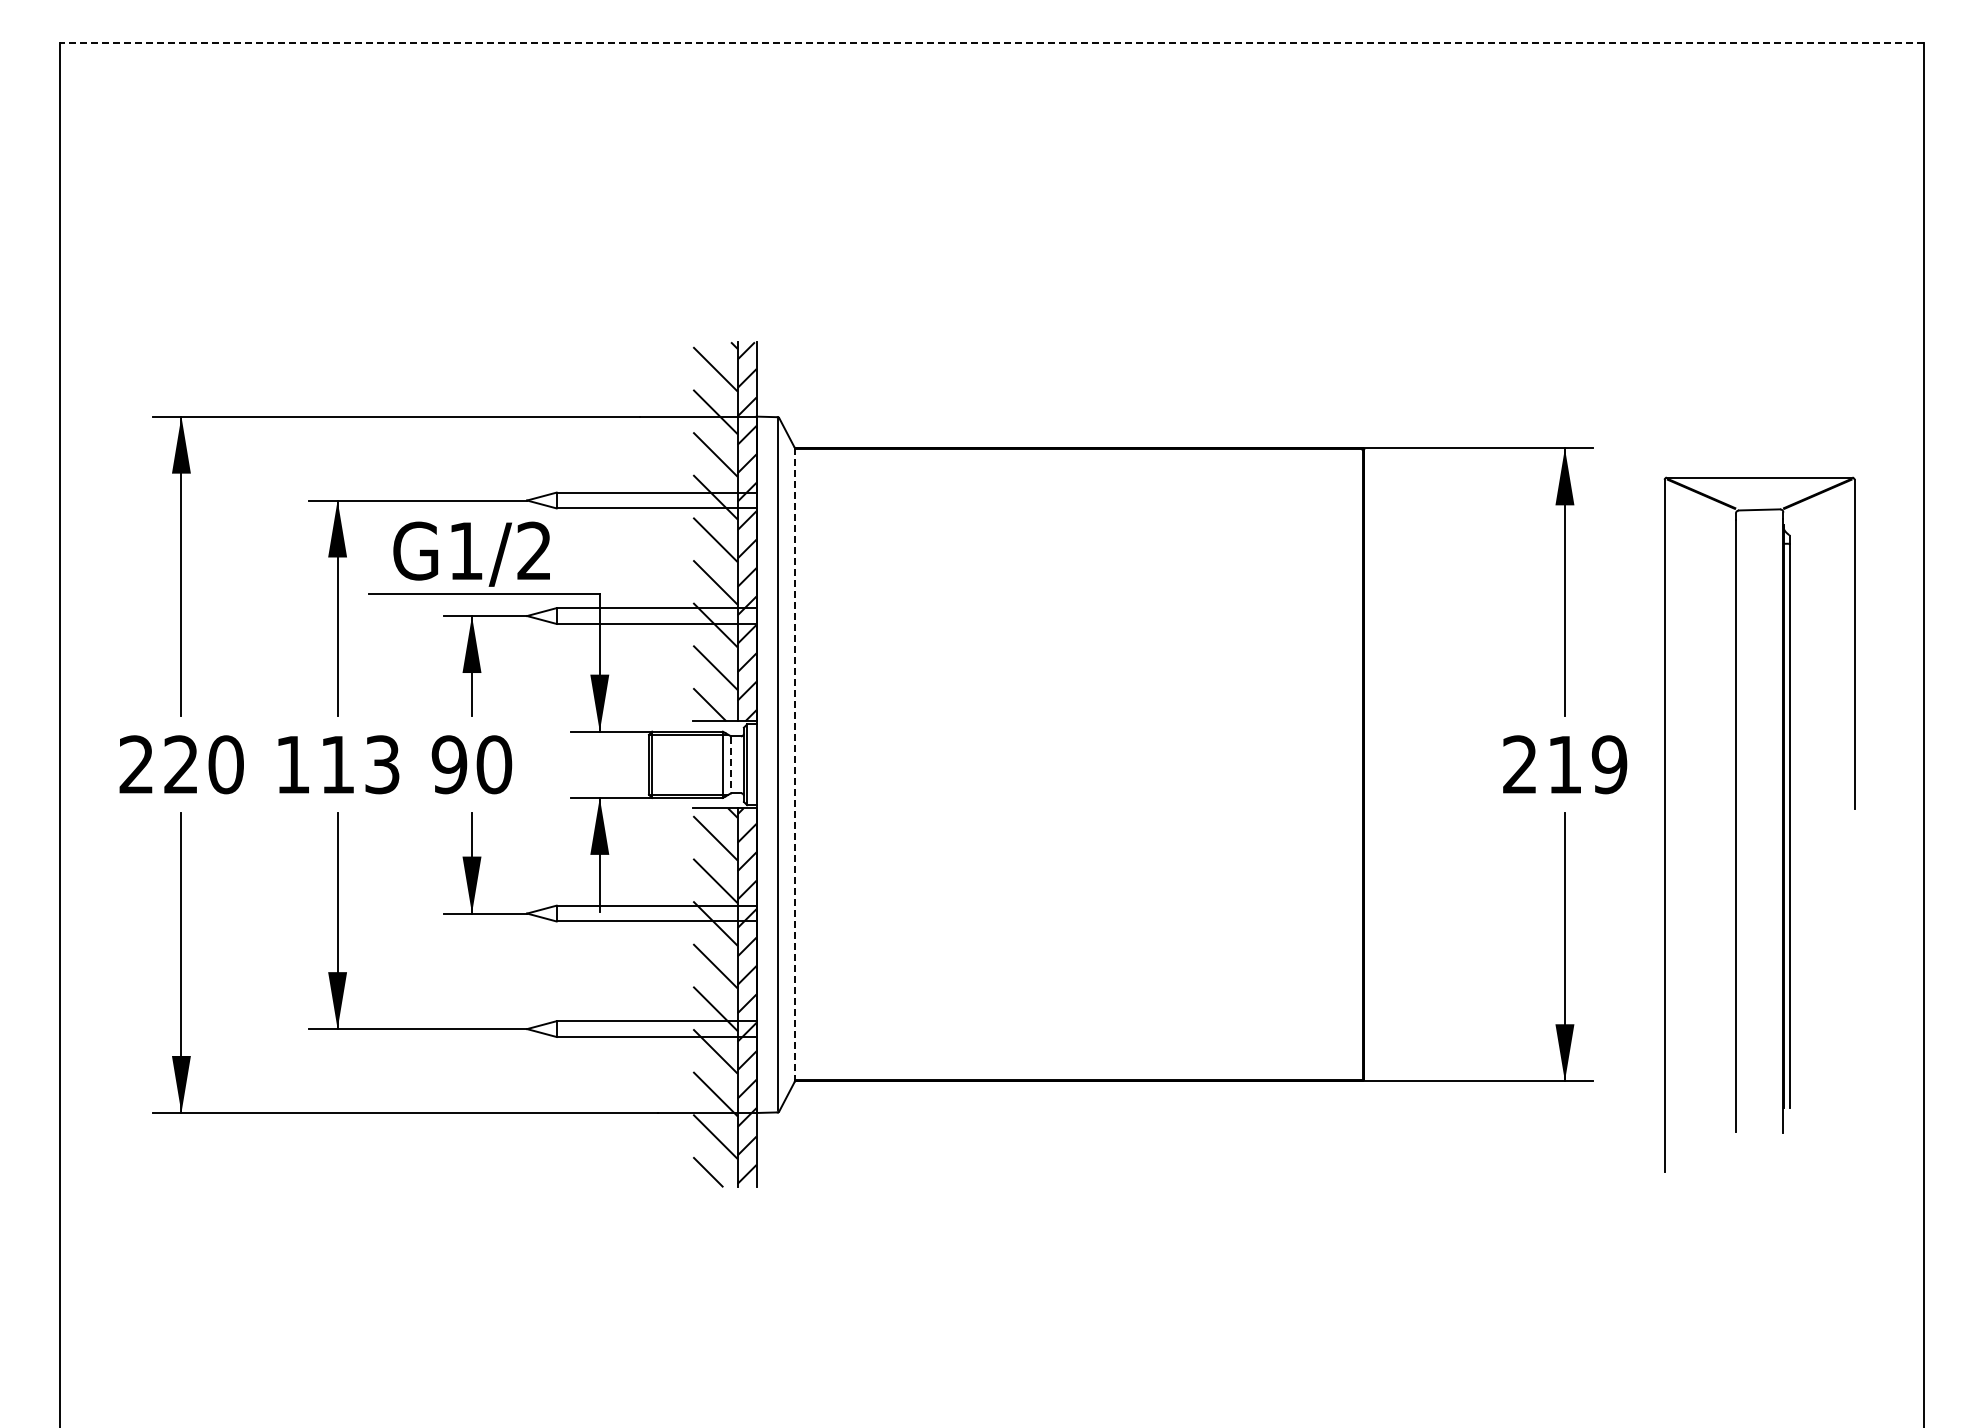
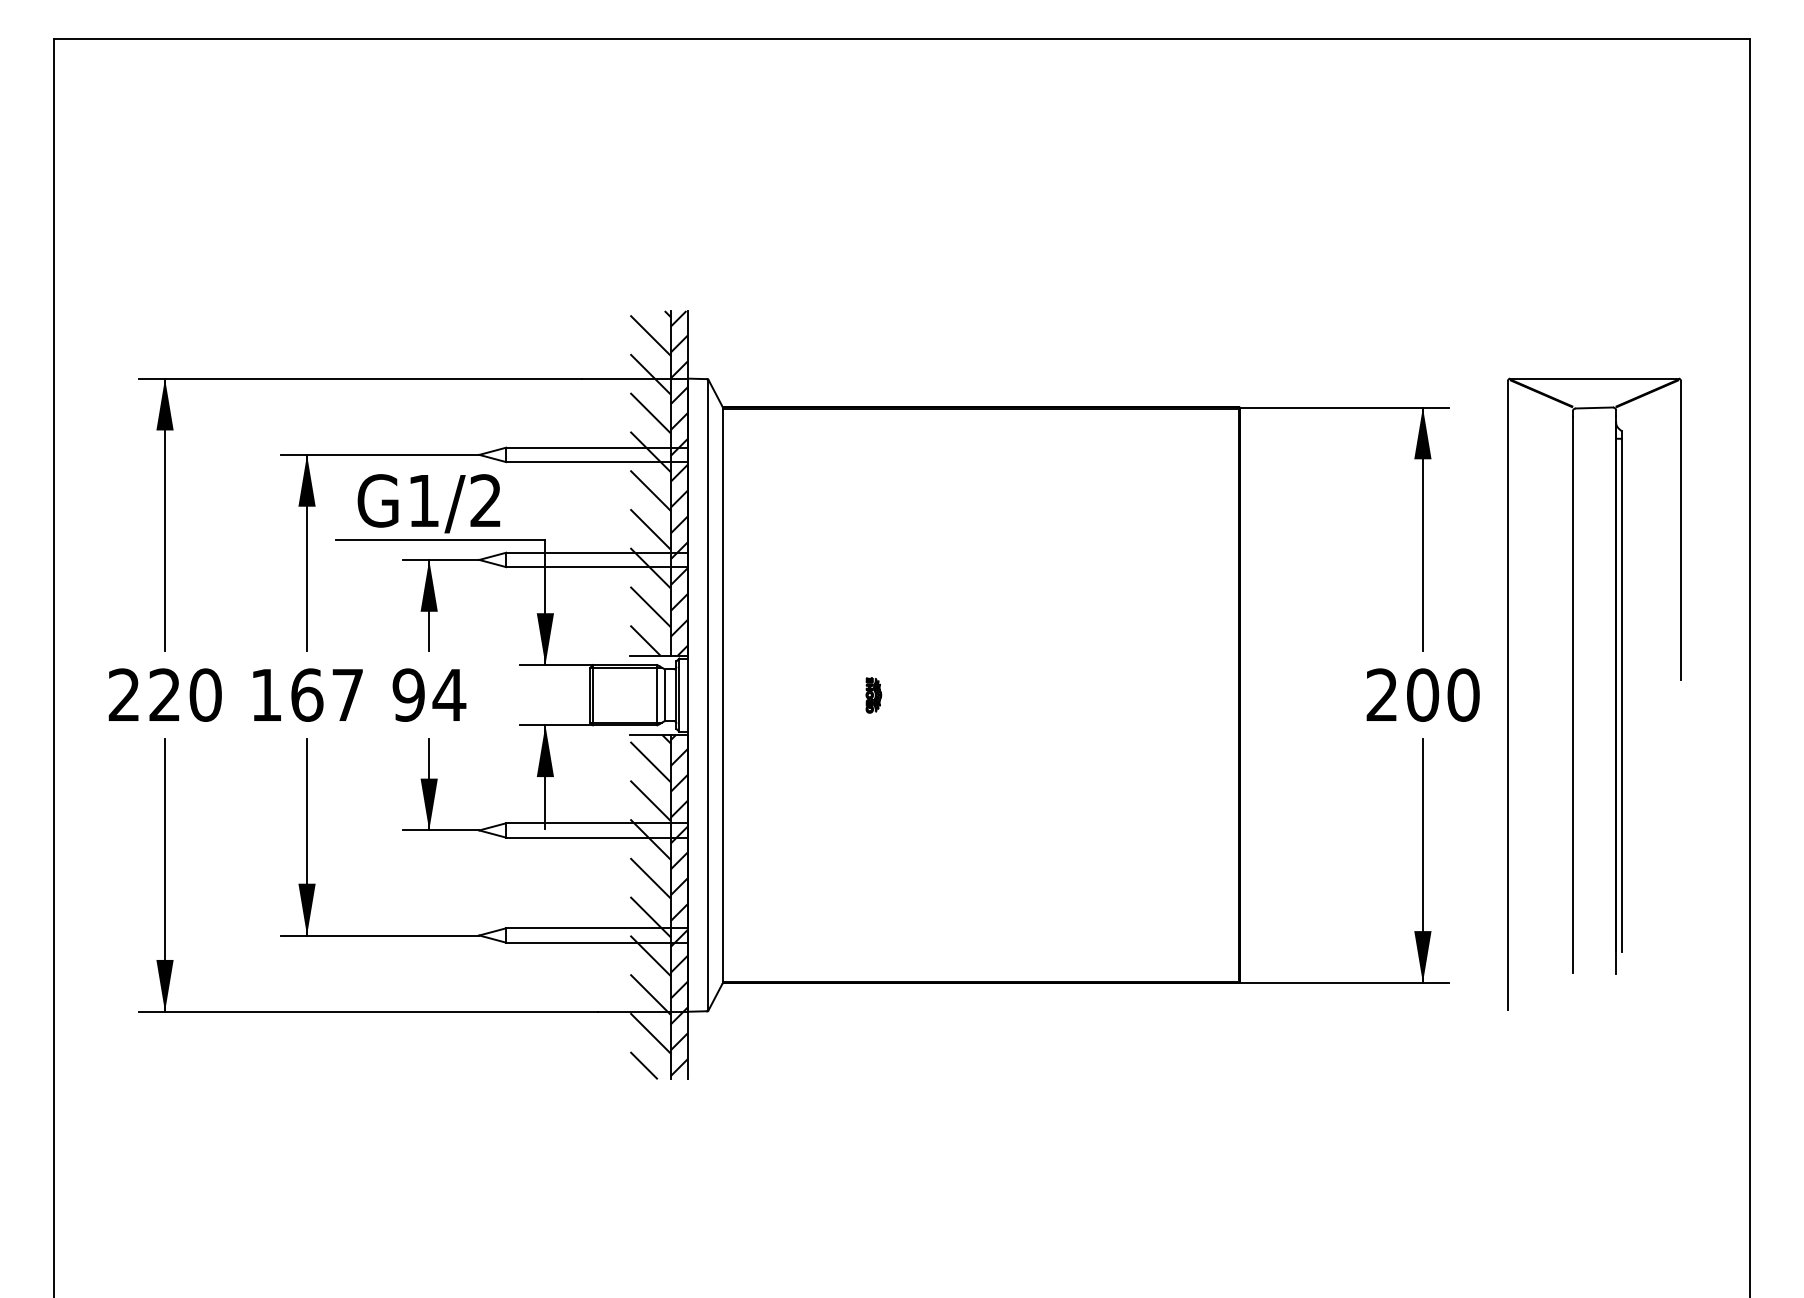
line: (991, 42) -> (901, 38), dashed -> solid
text: (359, 764) -> (326, 694), 113 -> 167
text: (493, 764) -> (448, 694), 90 -> 94
line: (731, 764) -> (665, 694), dashed -> solid
line: (794, 764) -> (722, 694), dashed -> solid
text: (1587, 764) -> (1443, 694), 219 -> 200
part: (961, 765) -> (874, 695), added
part: (1736, 824) -> (1573, 694), moved

